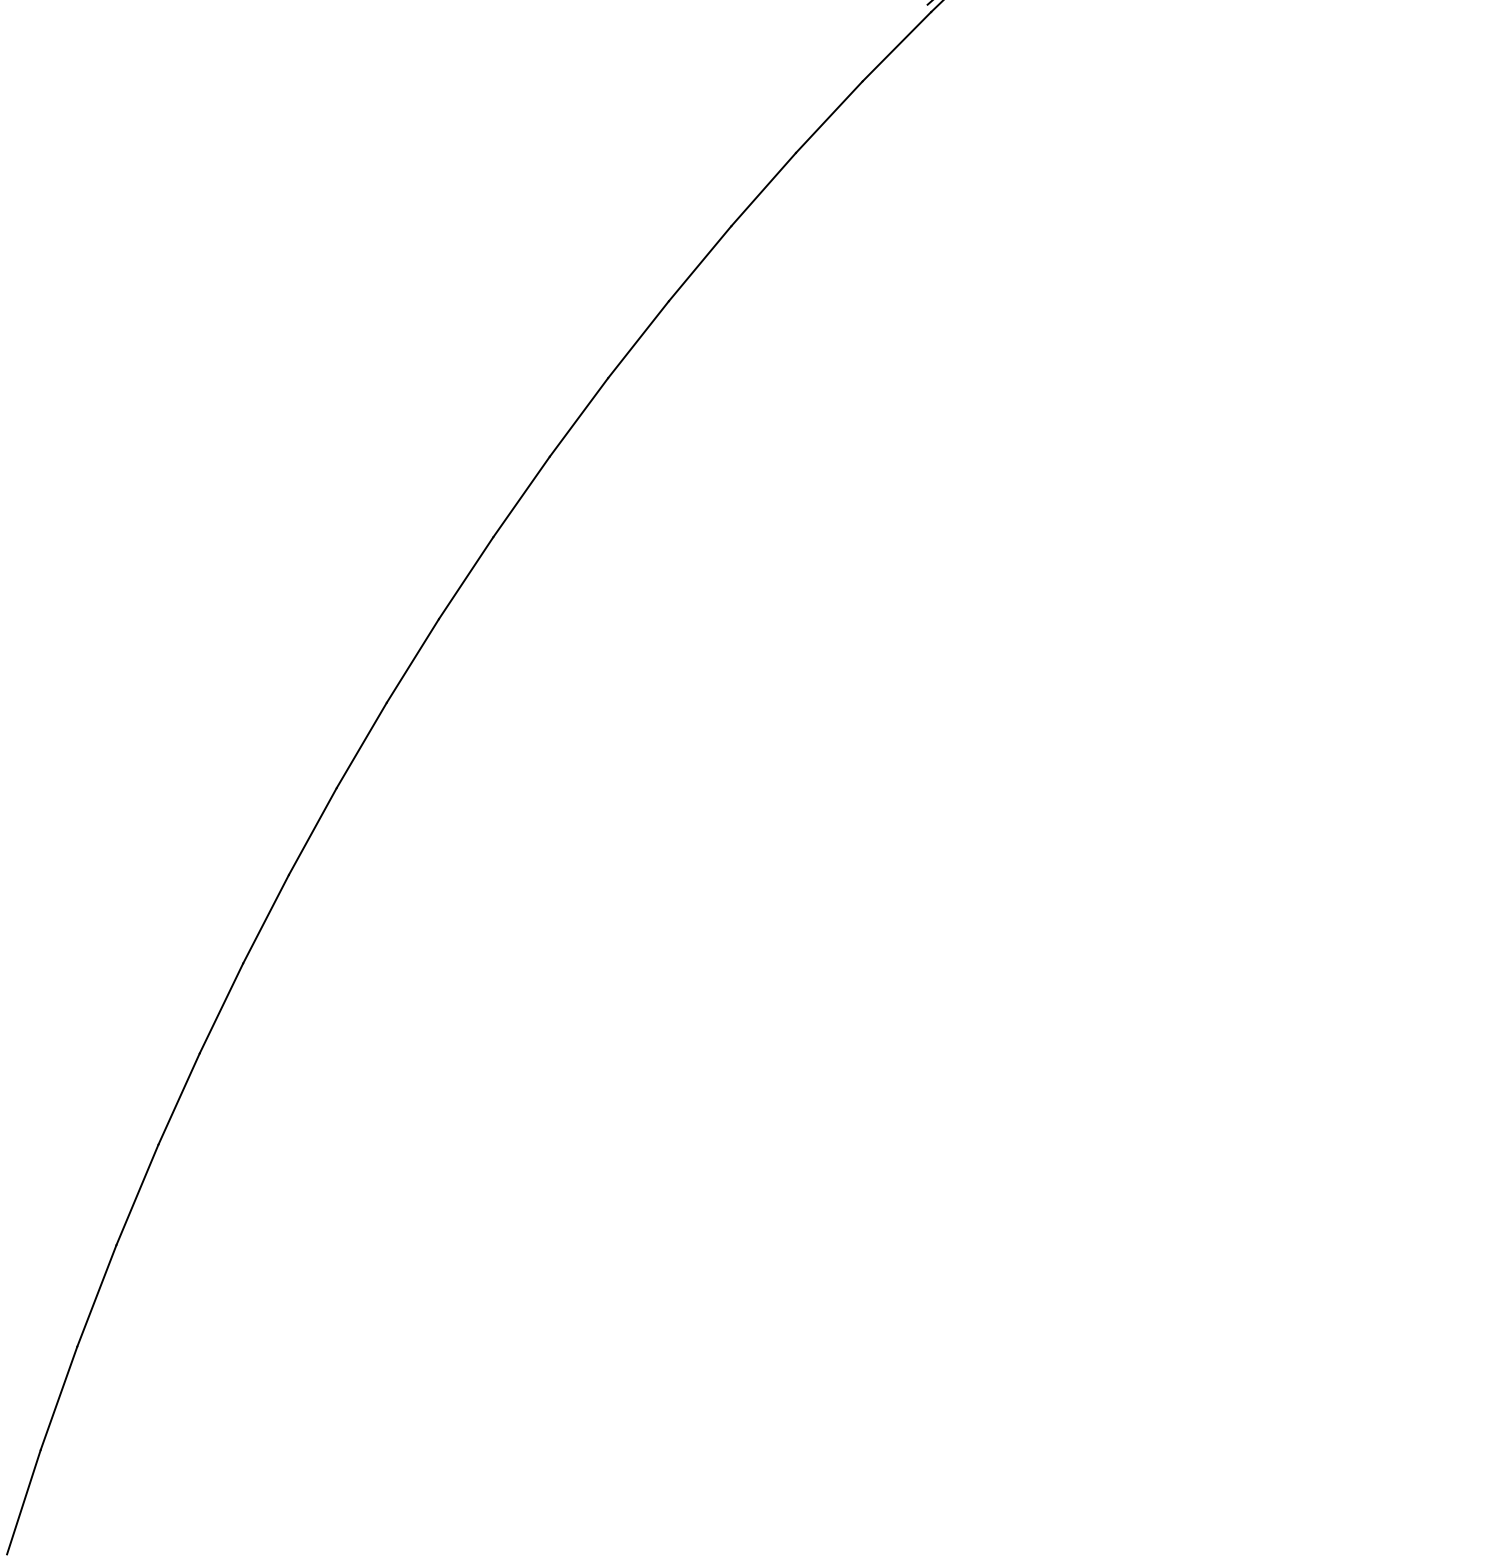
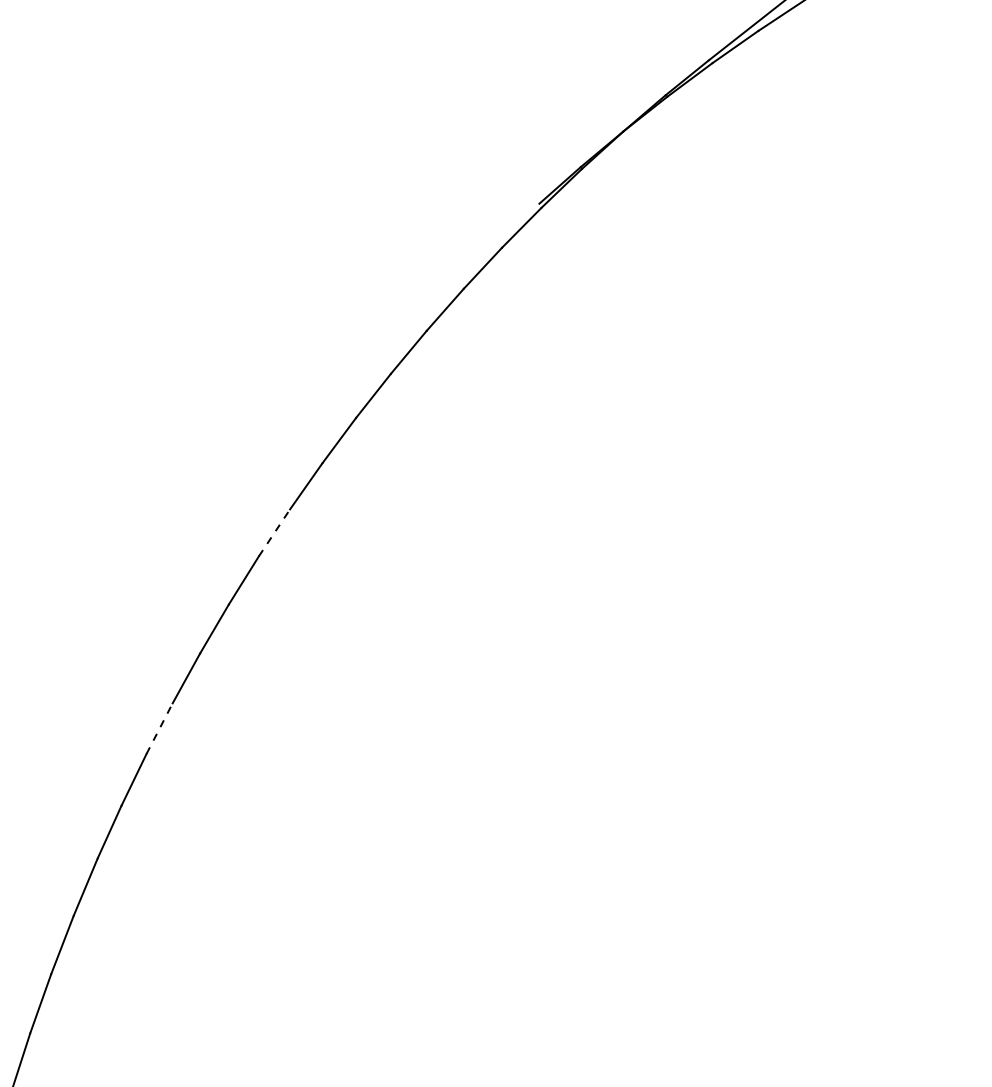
line: (466, 577) -> (274, 532), solid -> dashed
line: (265, 918) -> (159, 728), solid -> dashed

